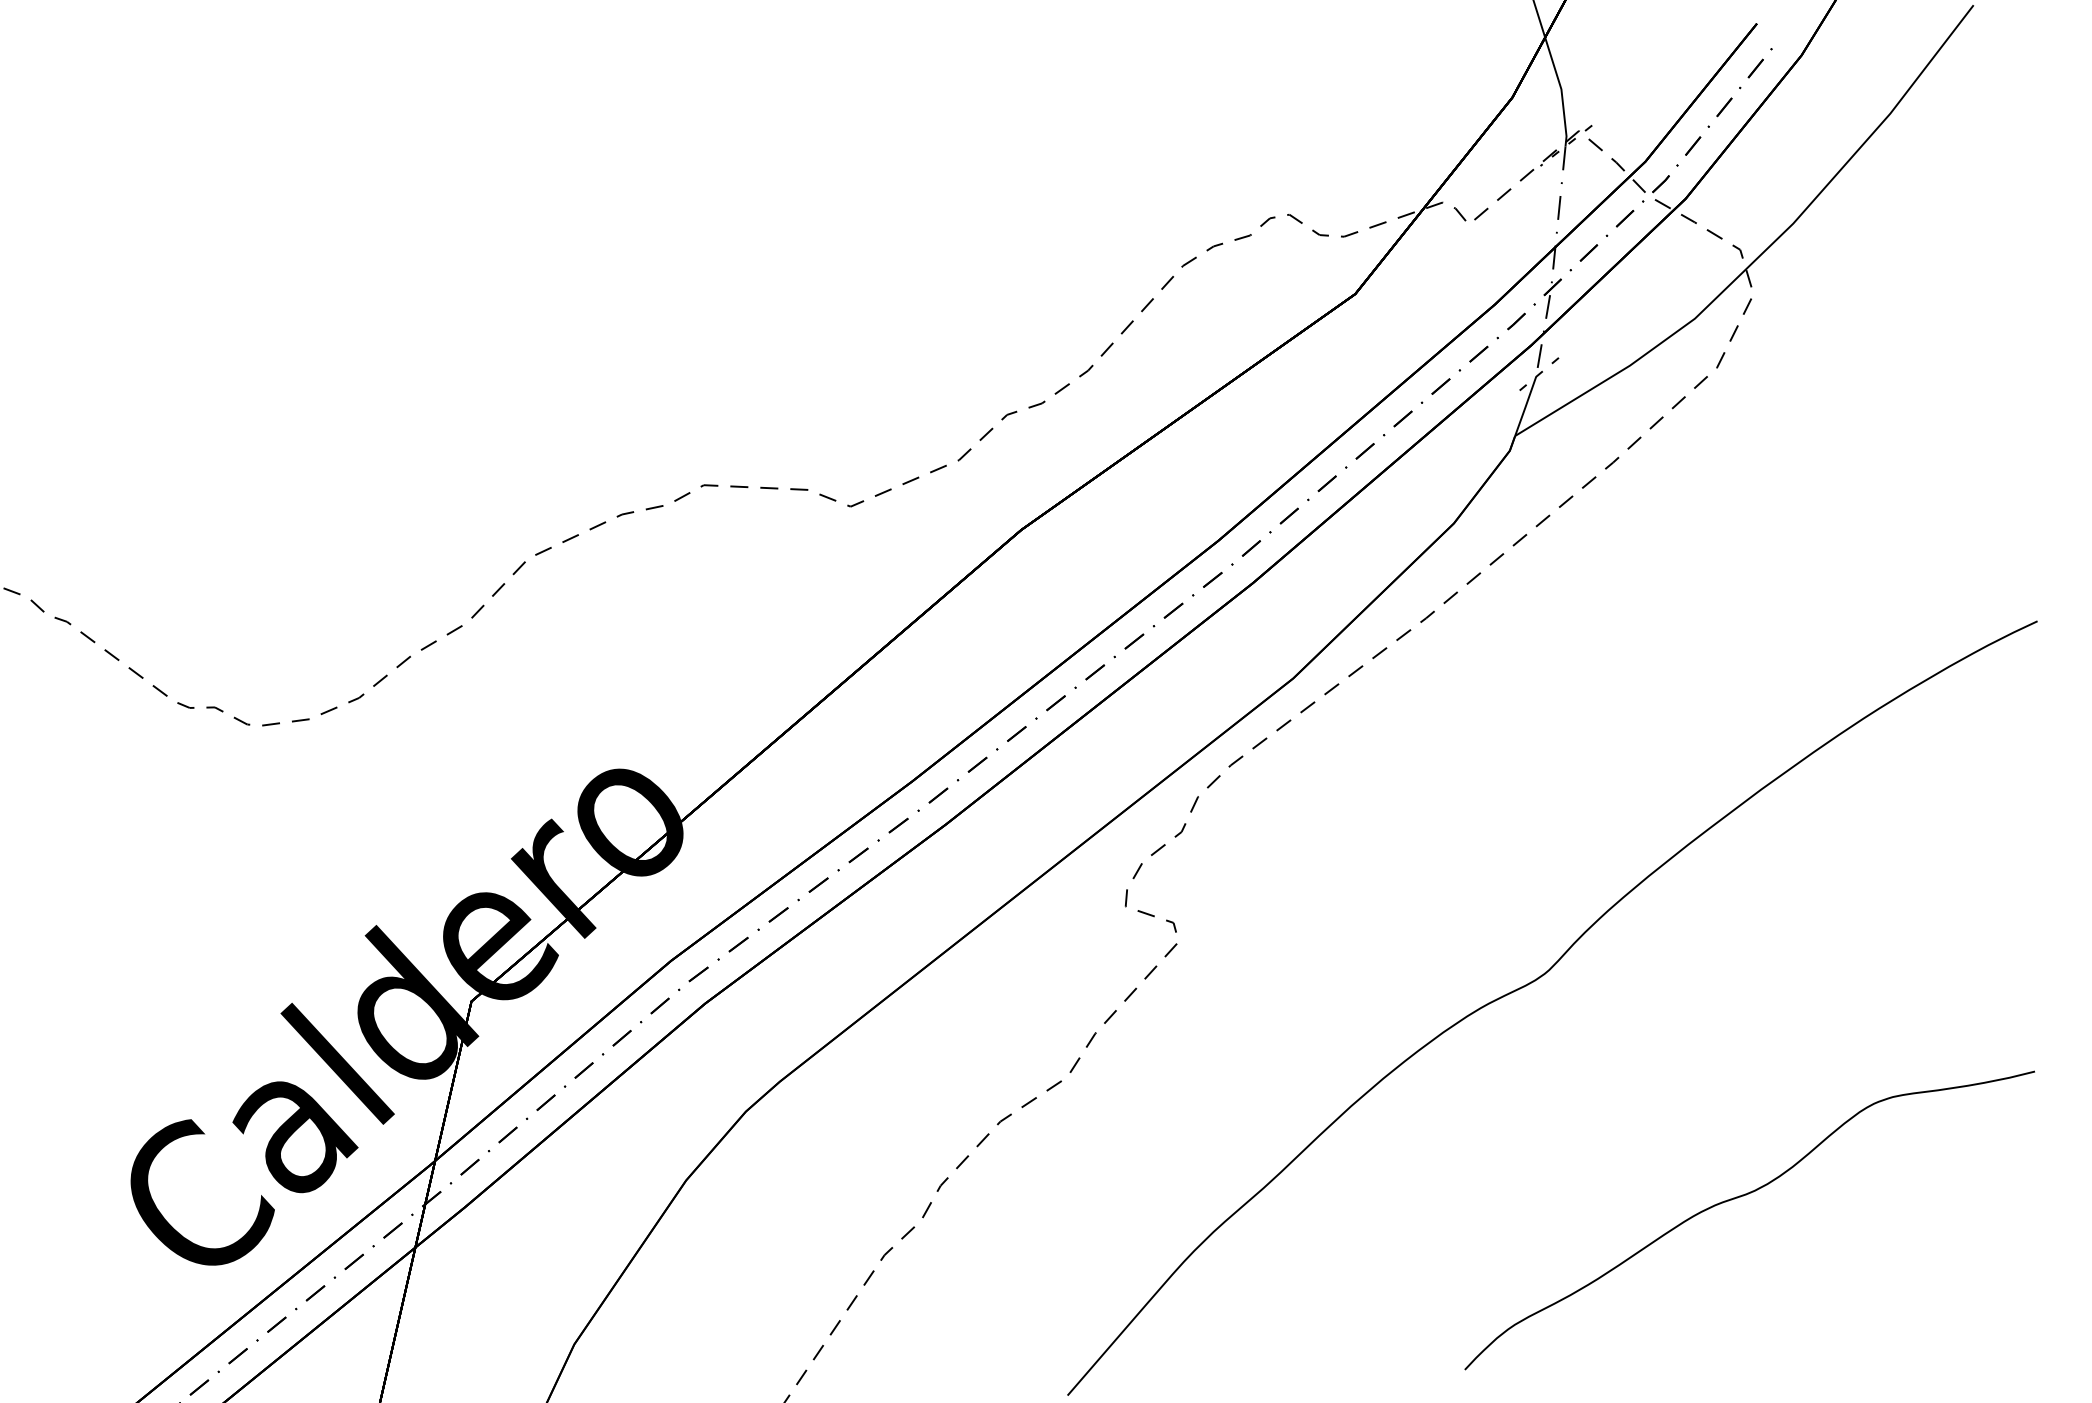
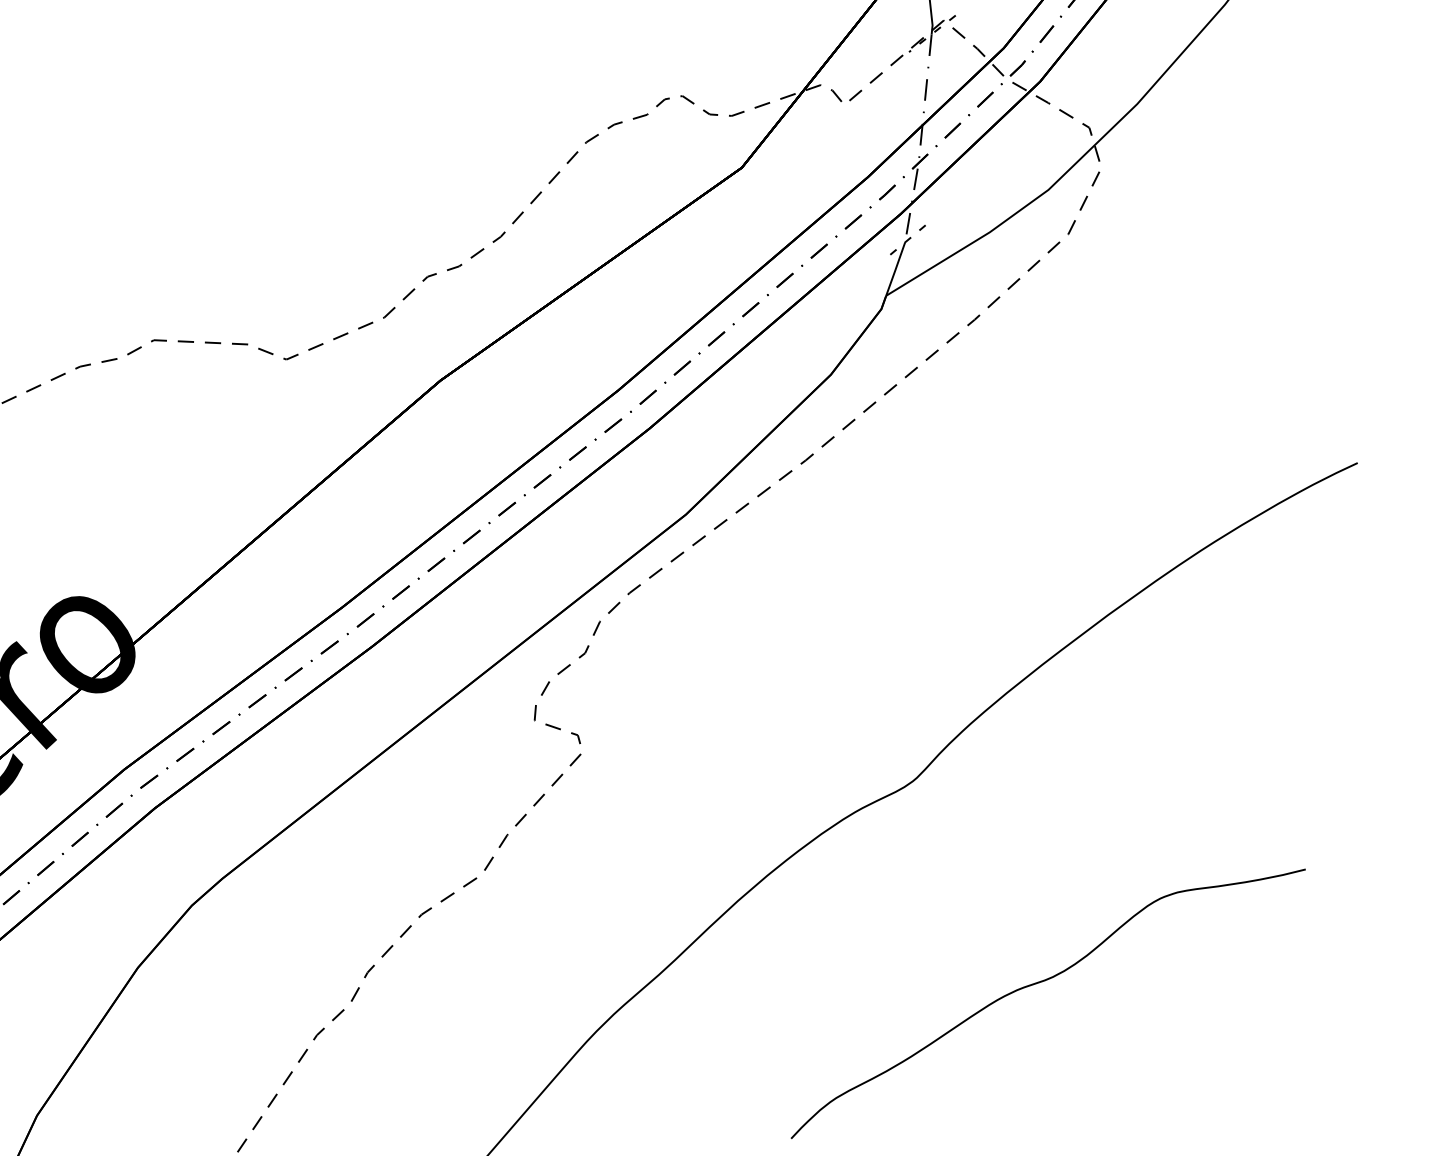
curve: (1740, 1197) -> (1039, 983), moved

